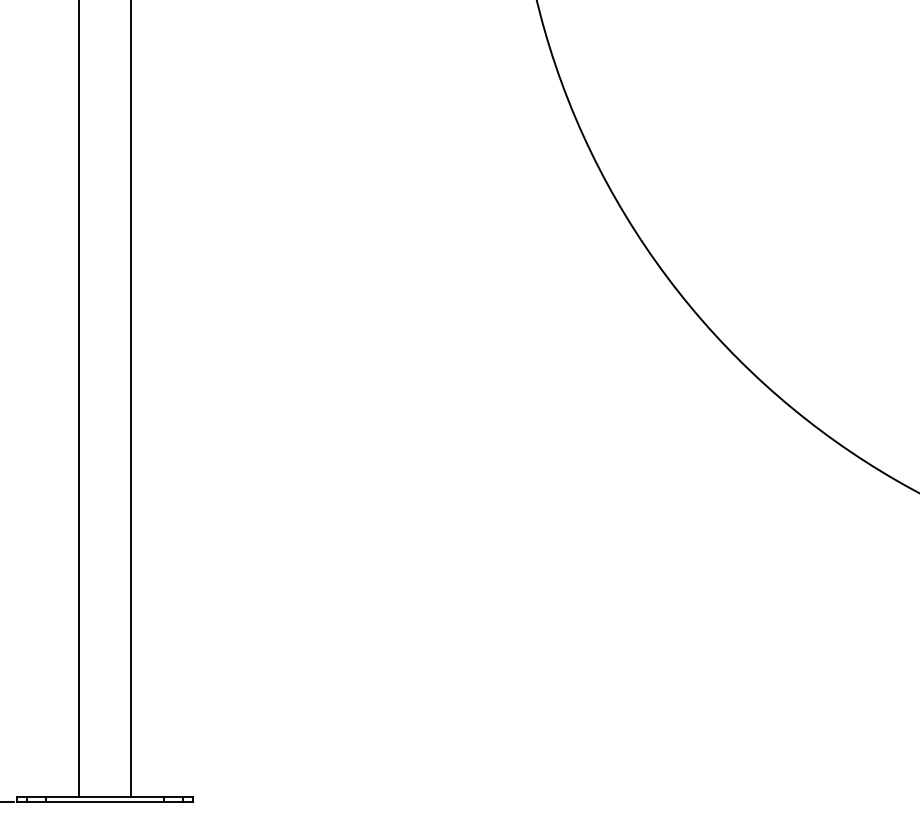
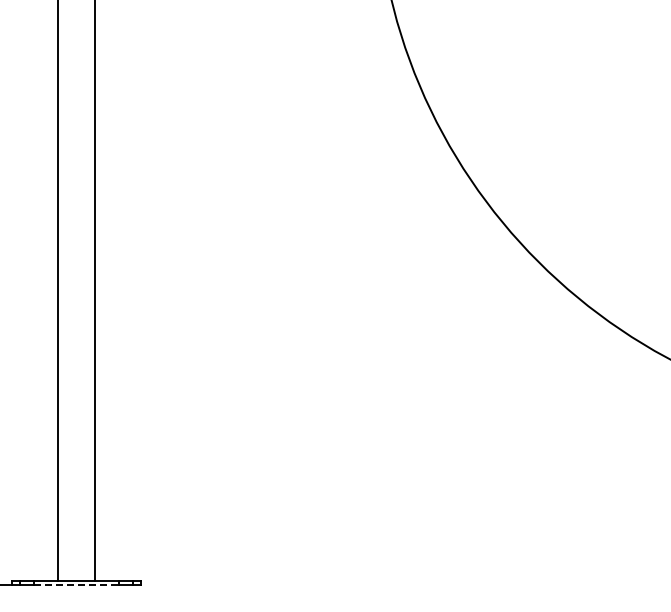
line: (105, 802) -> (76, 585), solid -> dashed

